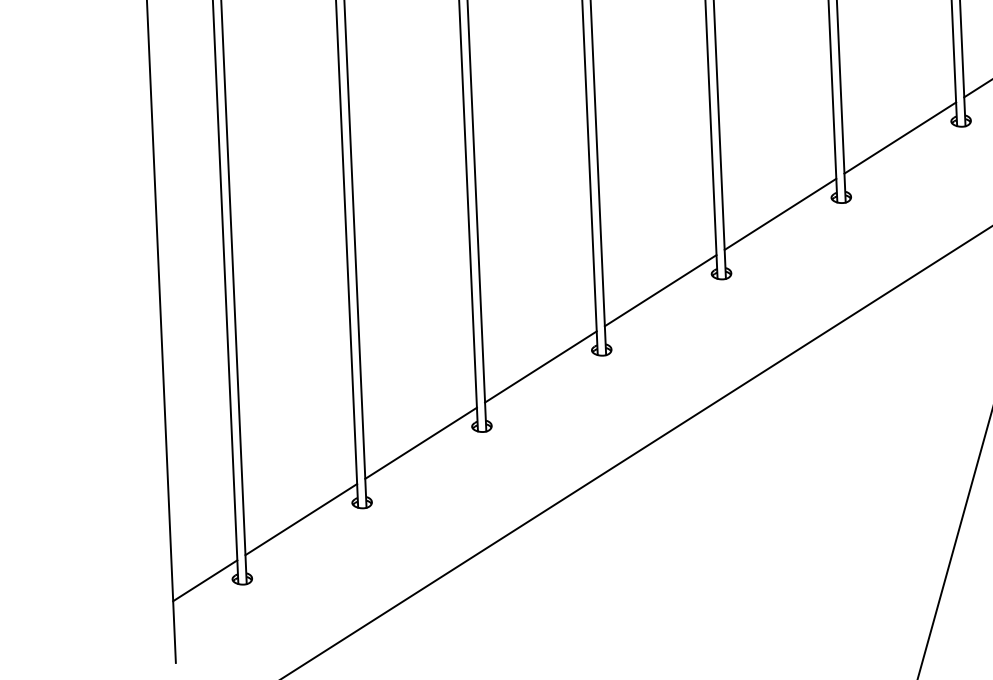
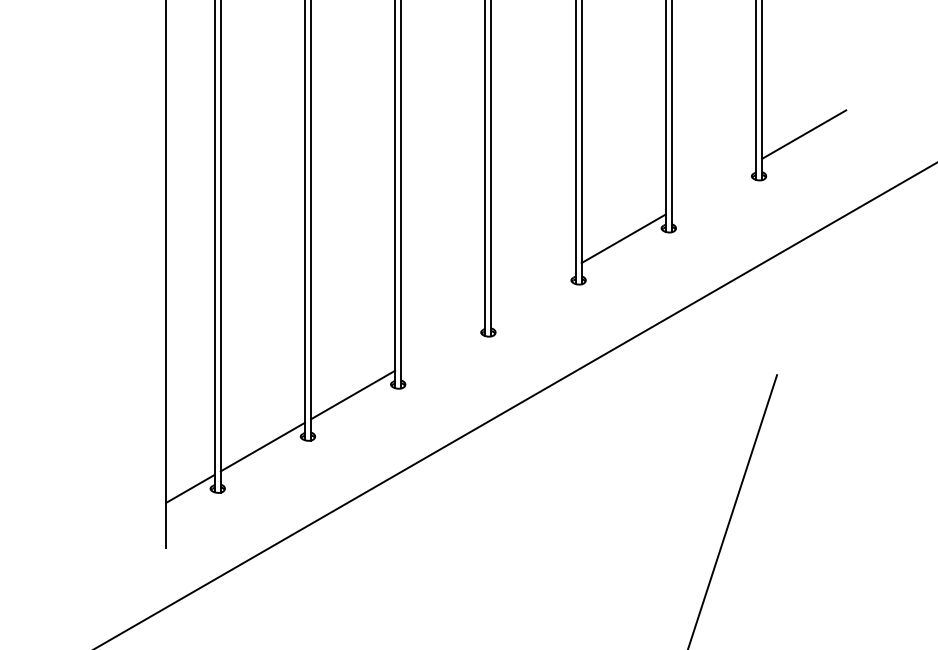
line: (899, 137) -> (713, 186), removed
line: (660, 290) -> (533, 290), removed
line: (541, 366) -> (443, 342), removed

